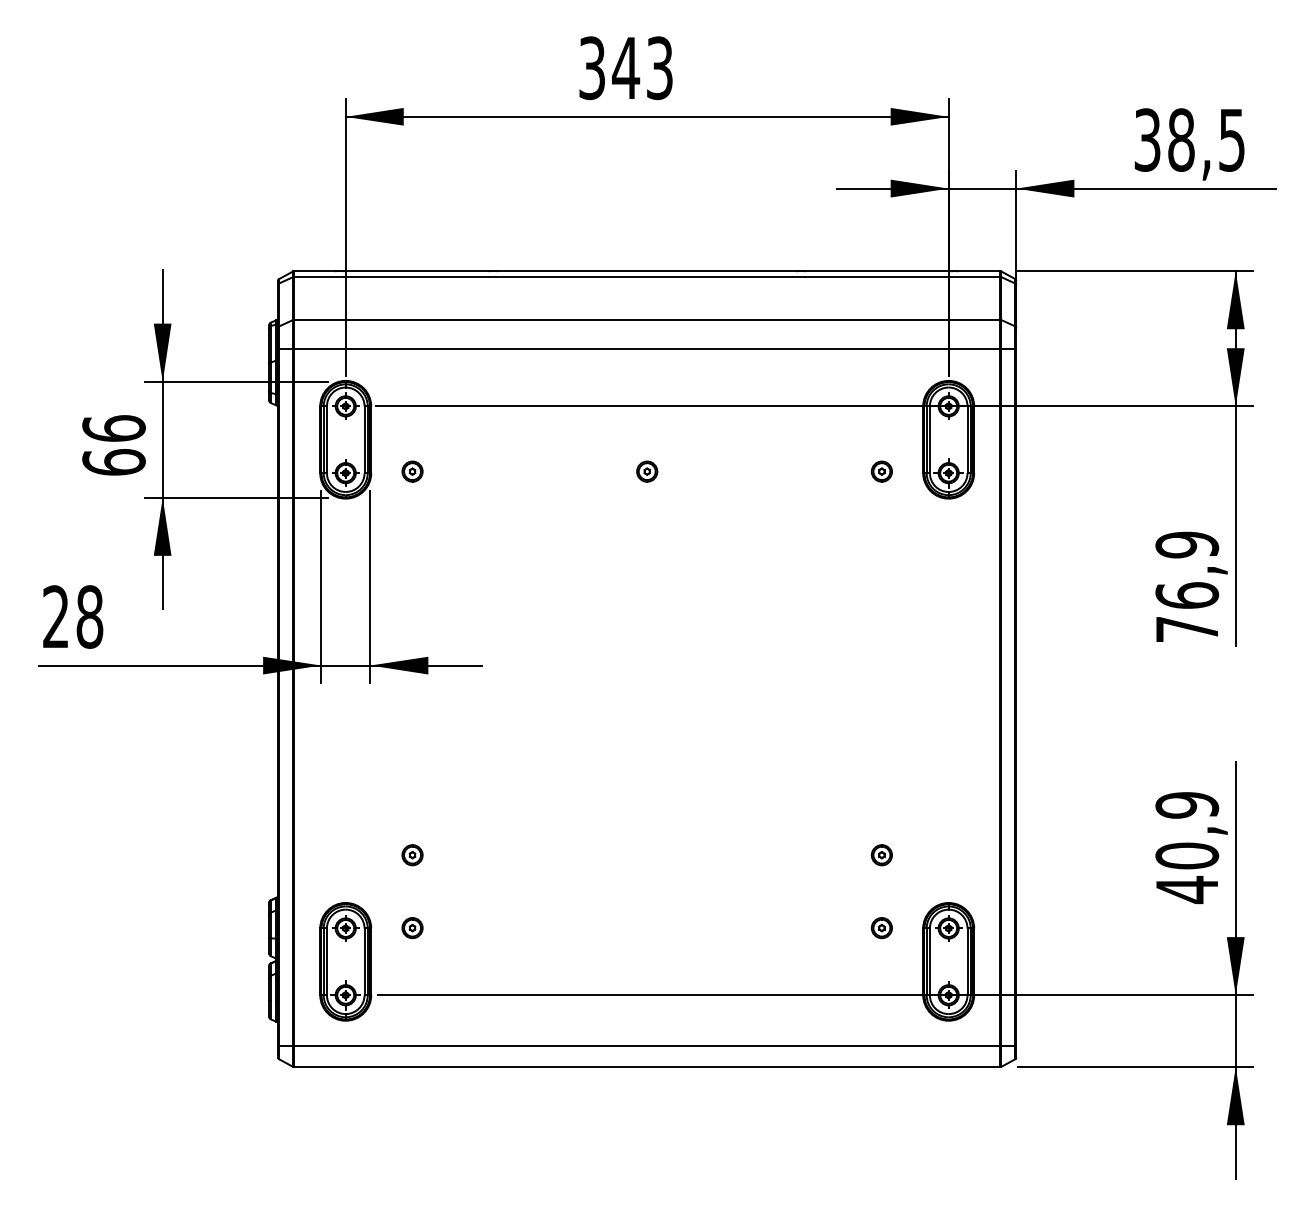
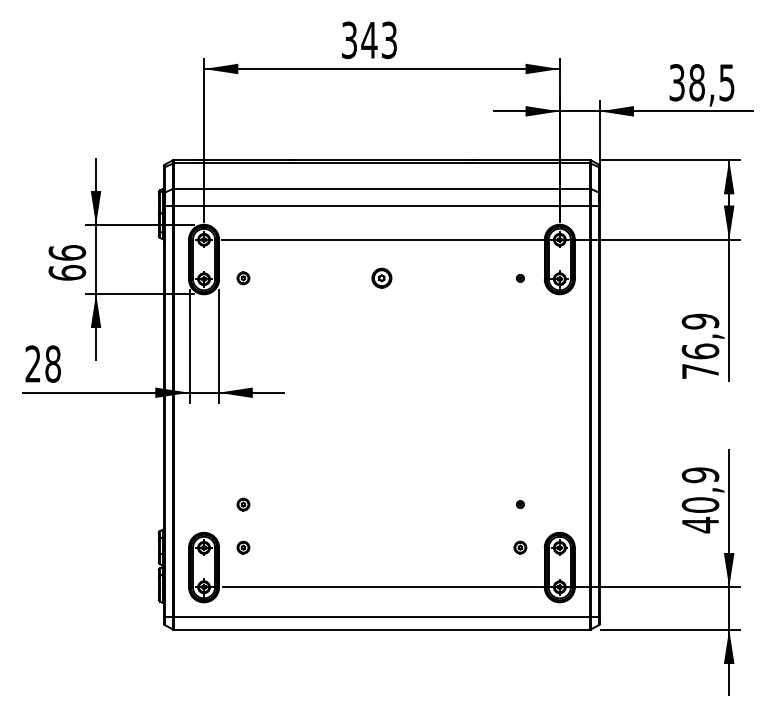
part: (646, 471) -> (381, 278), size x1.6
part: (882, 471) -> (520, 278), size x0.6
part: (882, 854) -> (520, 504), size x0.6

